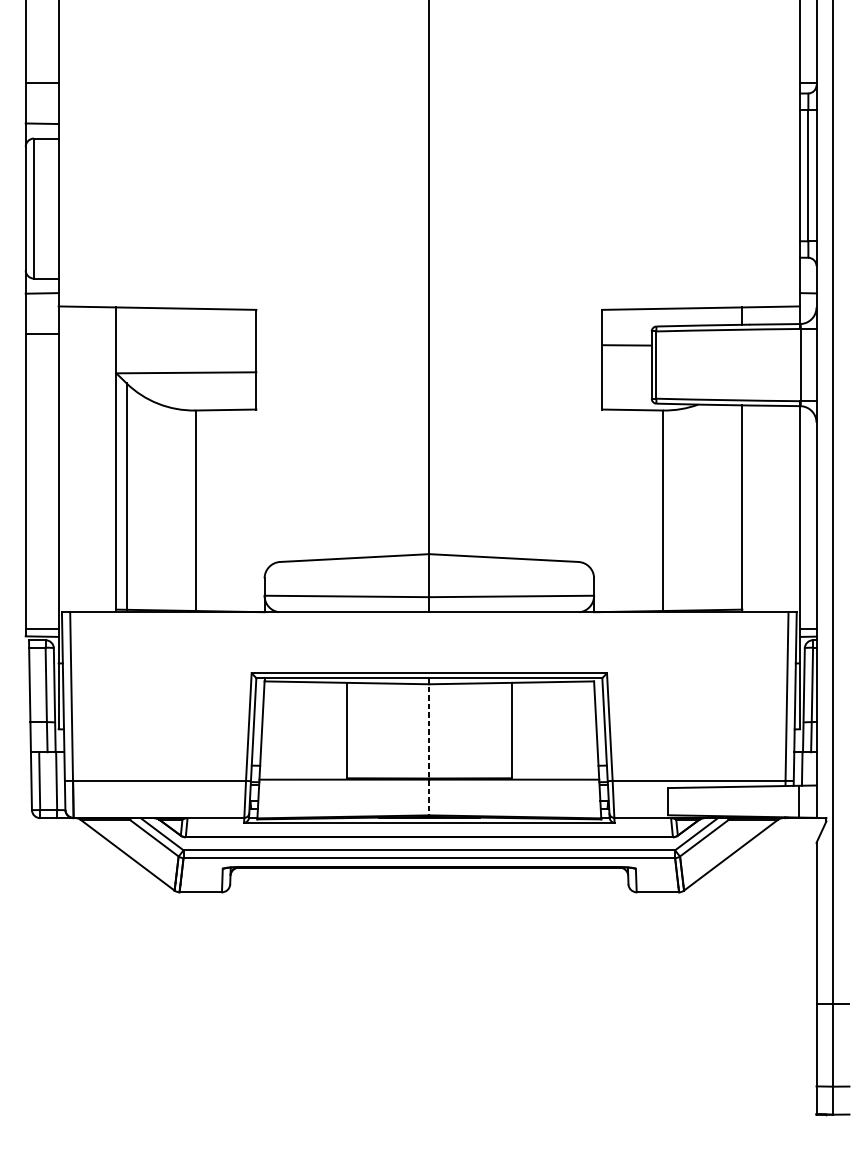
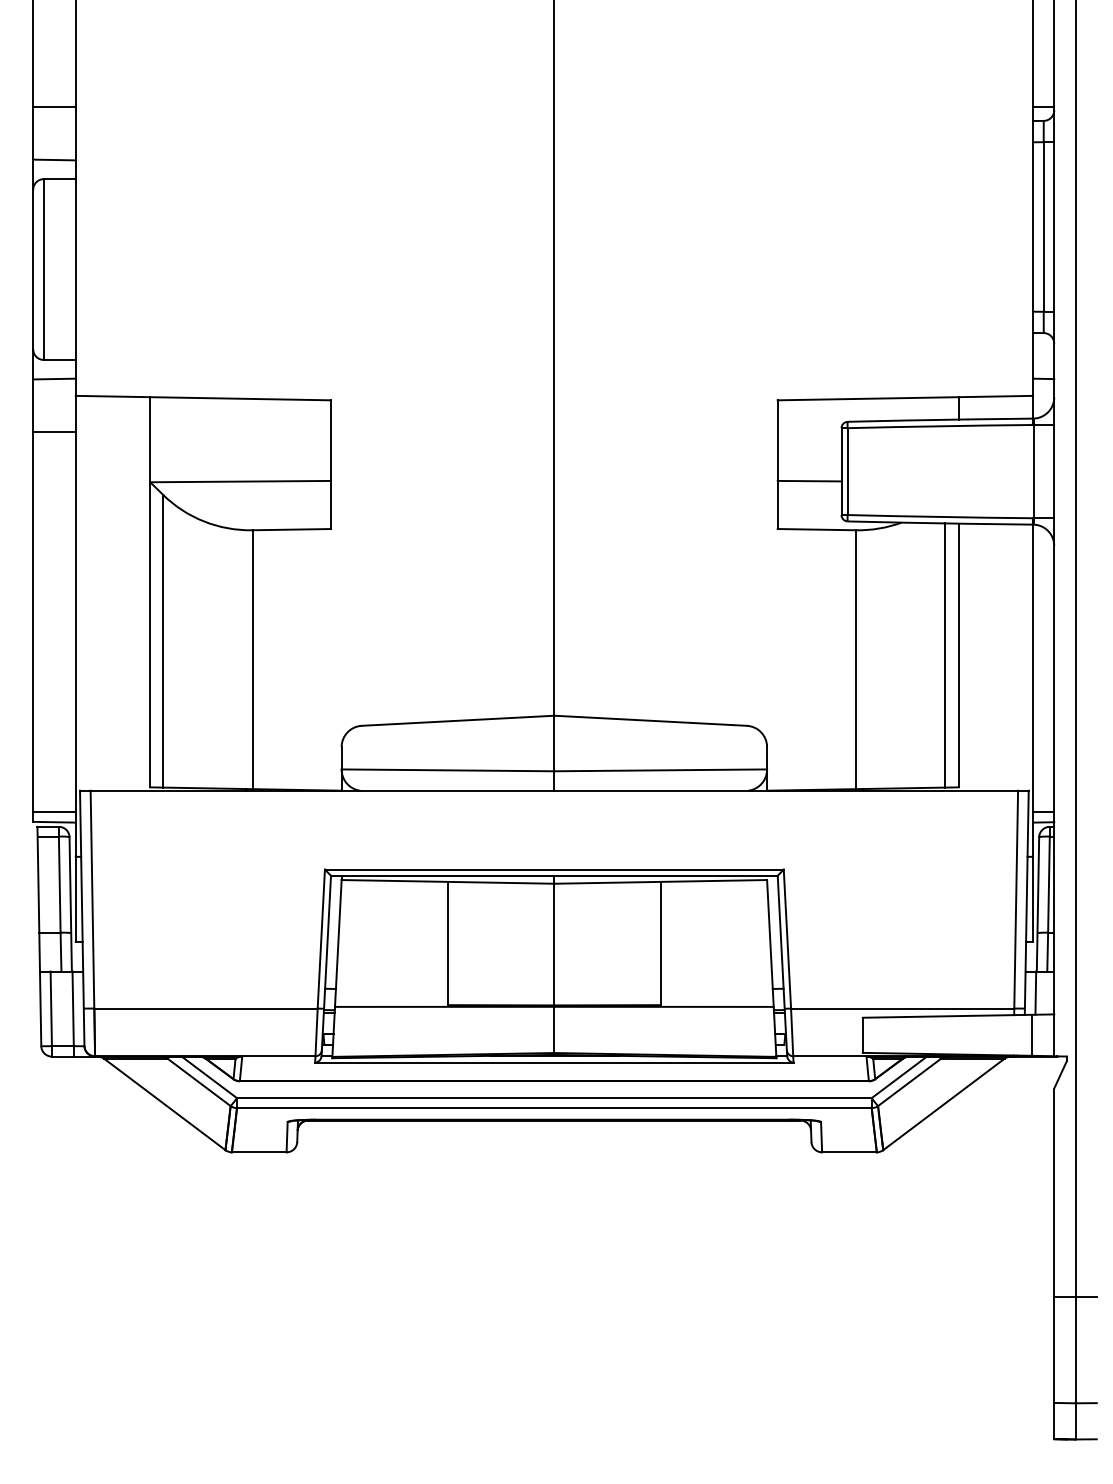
line: (626, 344) -> (809, 480), moved
line: (732, 507) -> (945, 655), added
line: (429, 747) -> (554, 965), dashed -> solid

